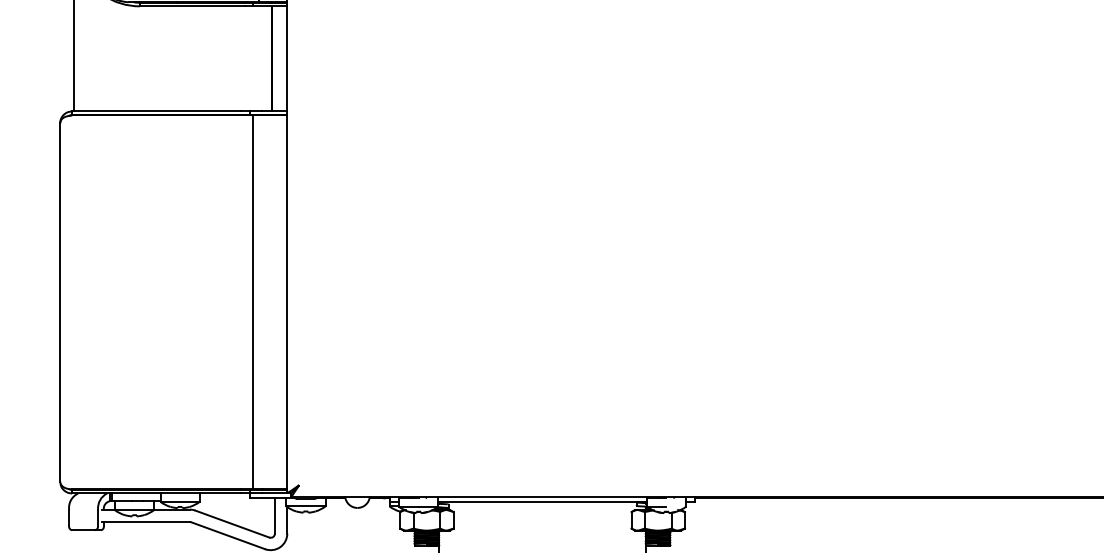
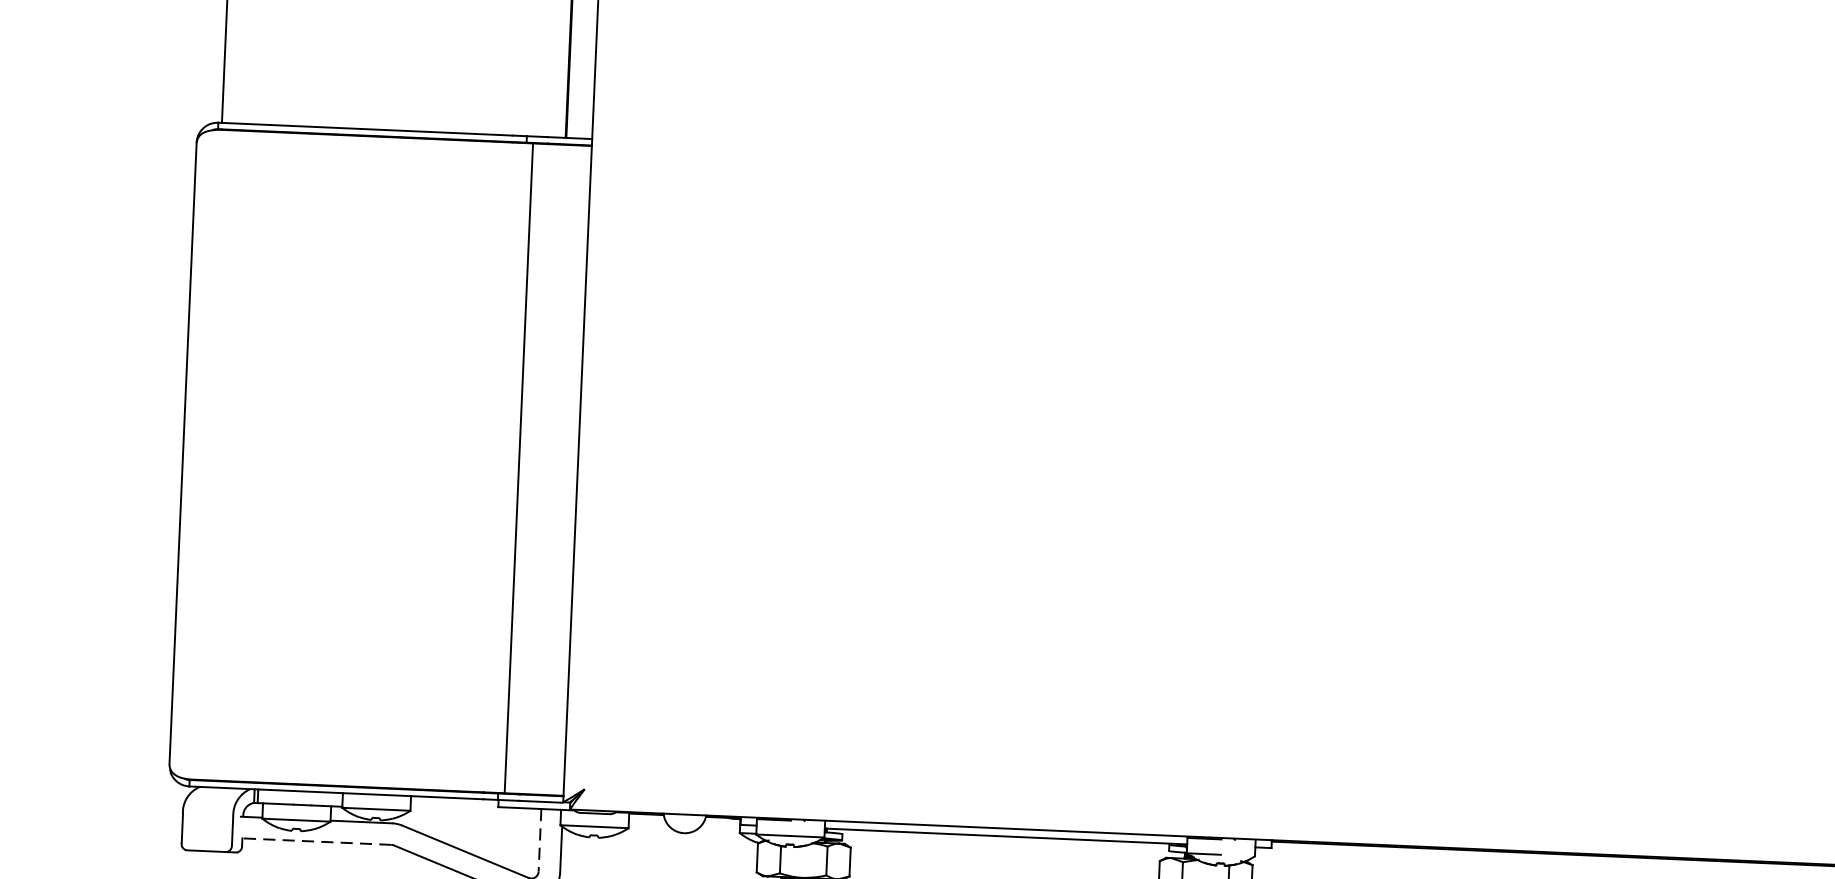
line: (274, 516) -> (539, 841), solid -> dashed
line: (146, 521) -> (316, 840), solid -> dashed

